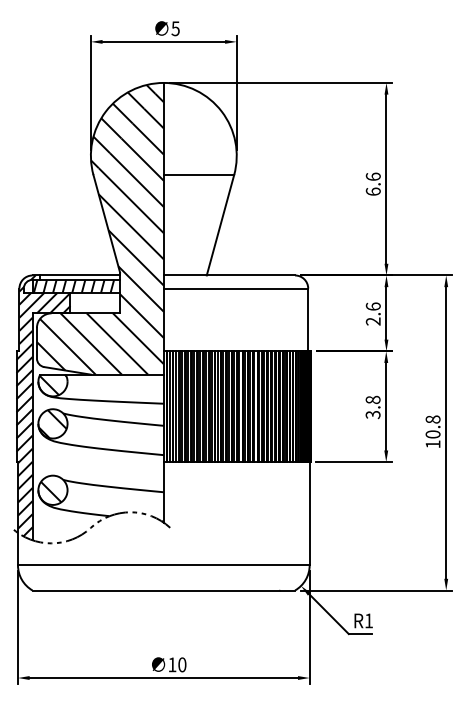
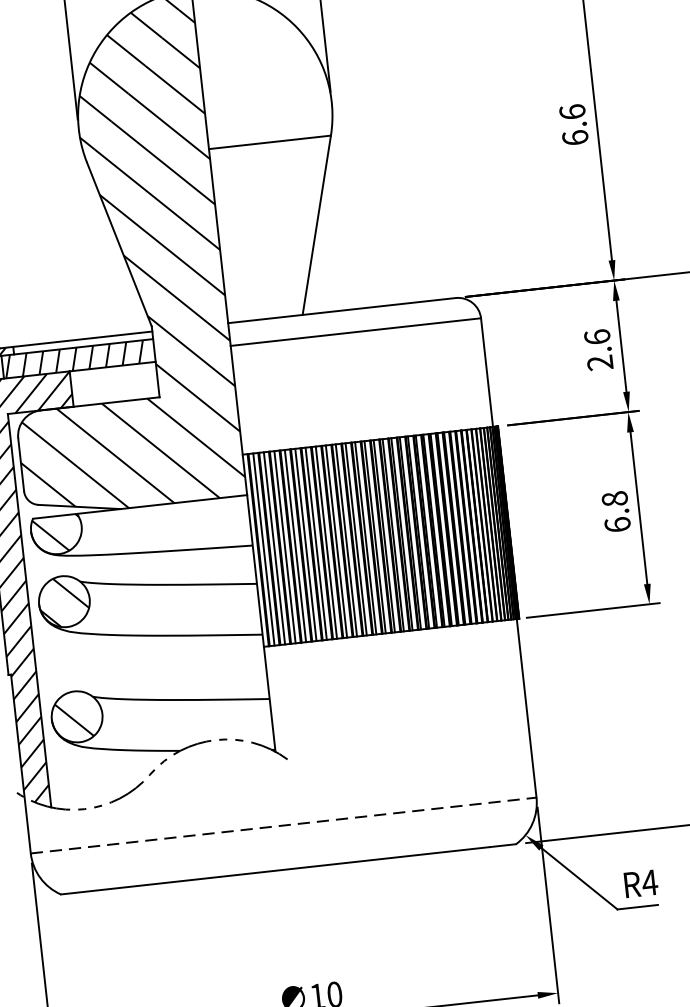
text: (372, 414) -> (616, 524), 3.8 -> 6.8
line: (163, 565) -> (283, 826), solid -> dashed
text: (368, 620) -> (649, 882), R1 -> R4

